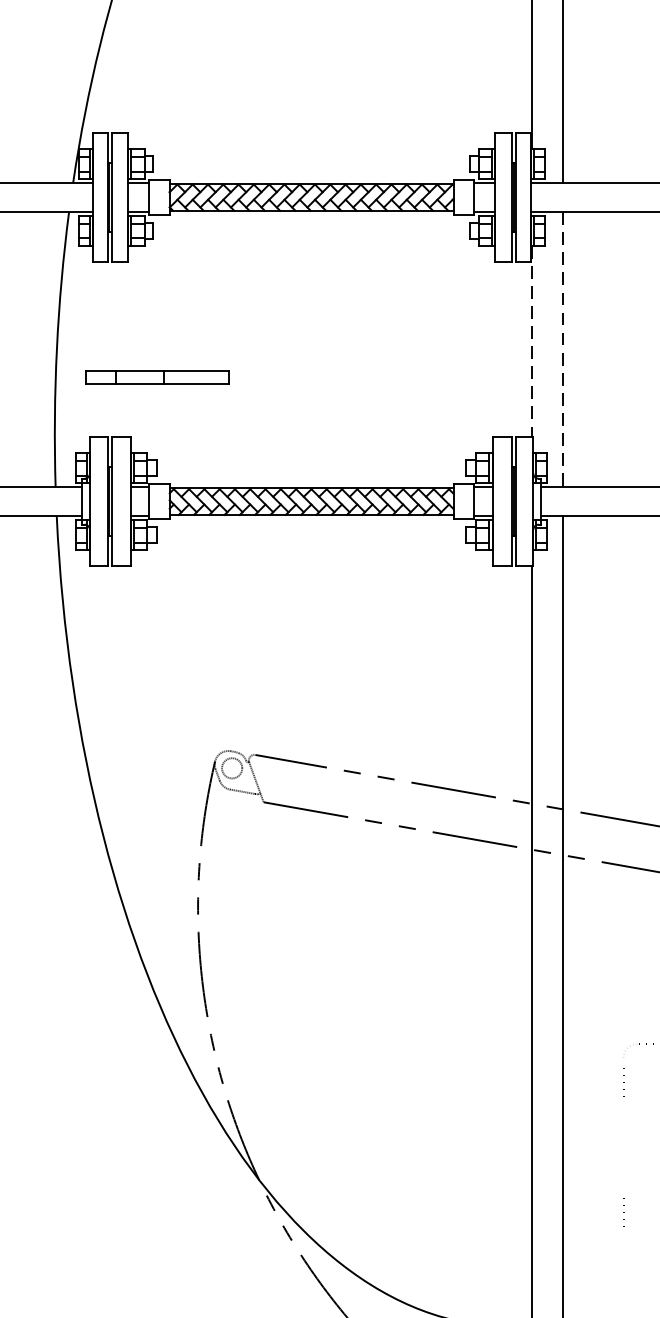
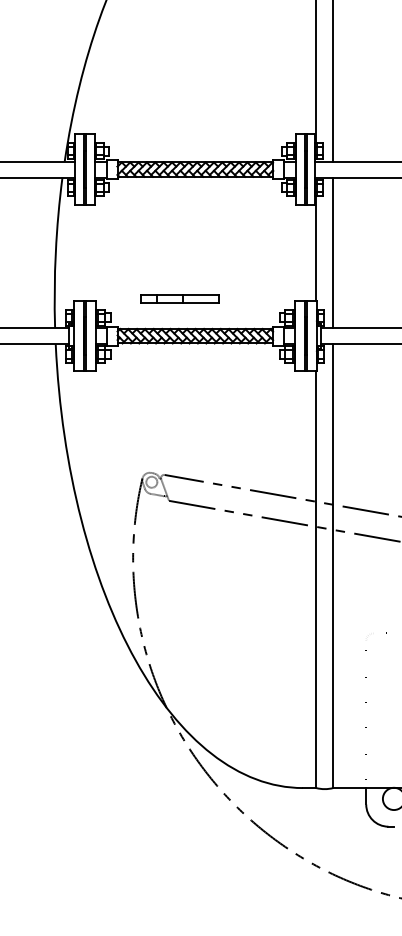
line: (532, 343) -> (316, 249), dashed -> solid
line: (563, 350) -> (333, 253), dashed -> solid
part: (156, 376) -> (179, 298), moved

